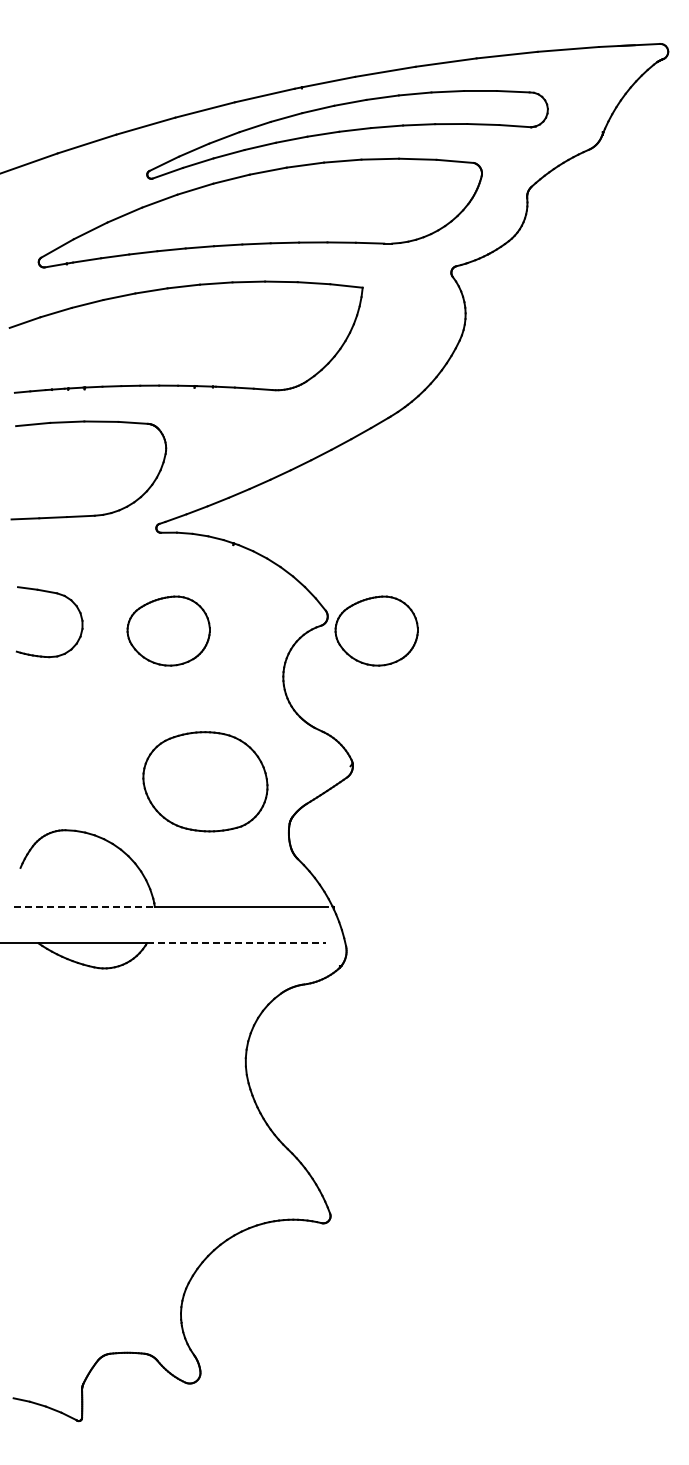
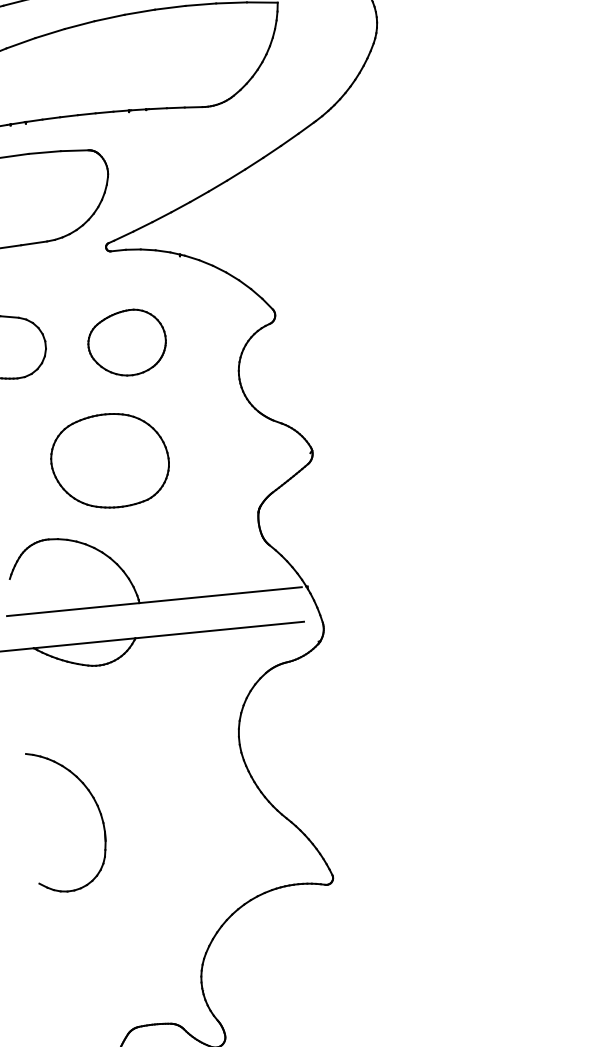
part: (376, 630) -> (322, 323), removed
part: (205, 781) -> (110, 460), moved
line: (84, 906) -> (73, 609), dashed -> solid
line: (236, 943) -> (219, 630), dashed -> solid
part: (88, 1116) -> (96, 806), added

